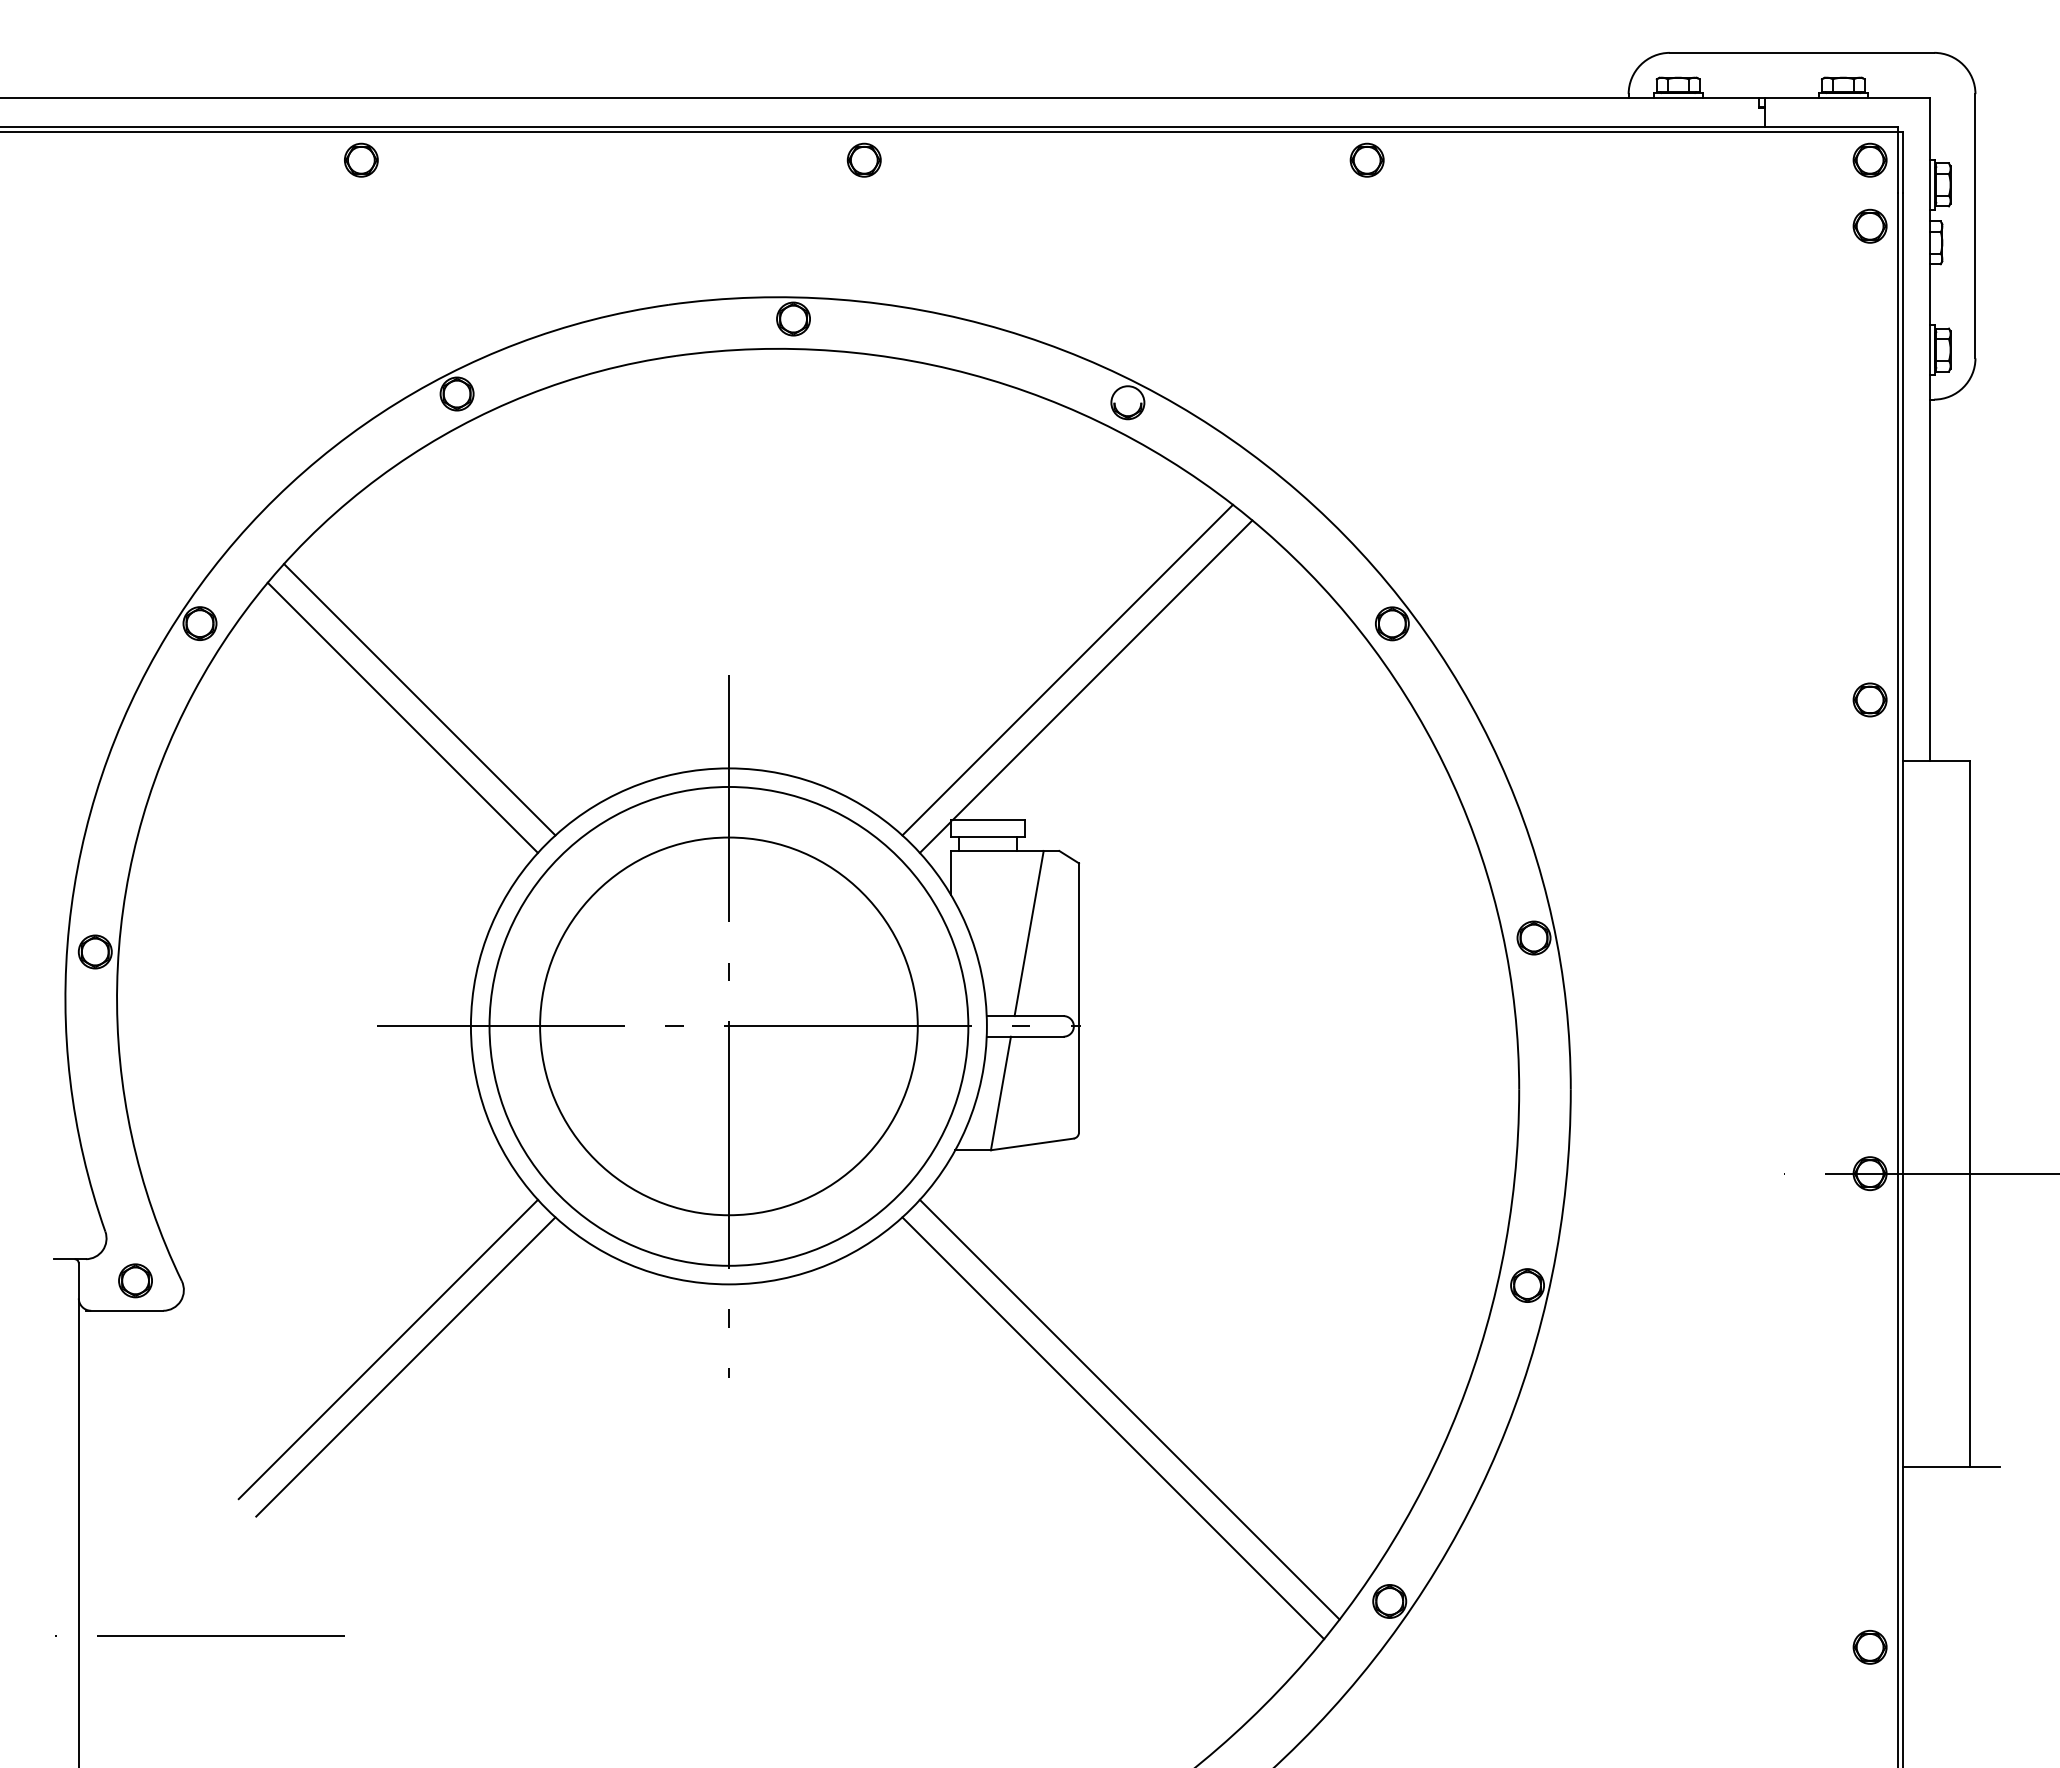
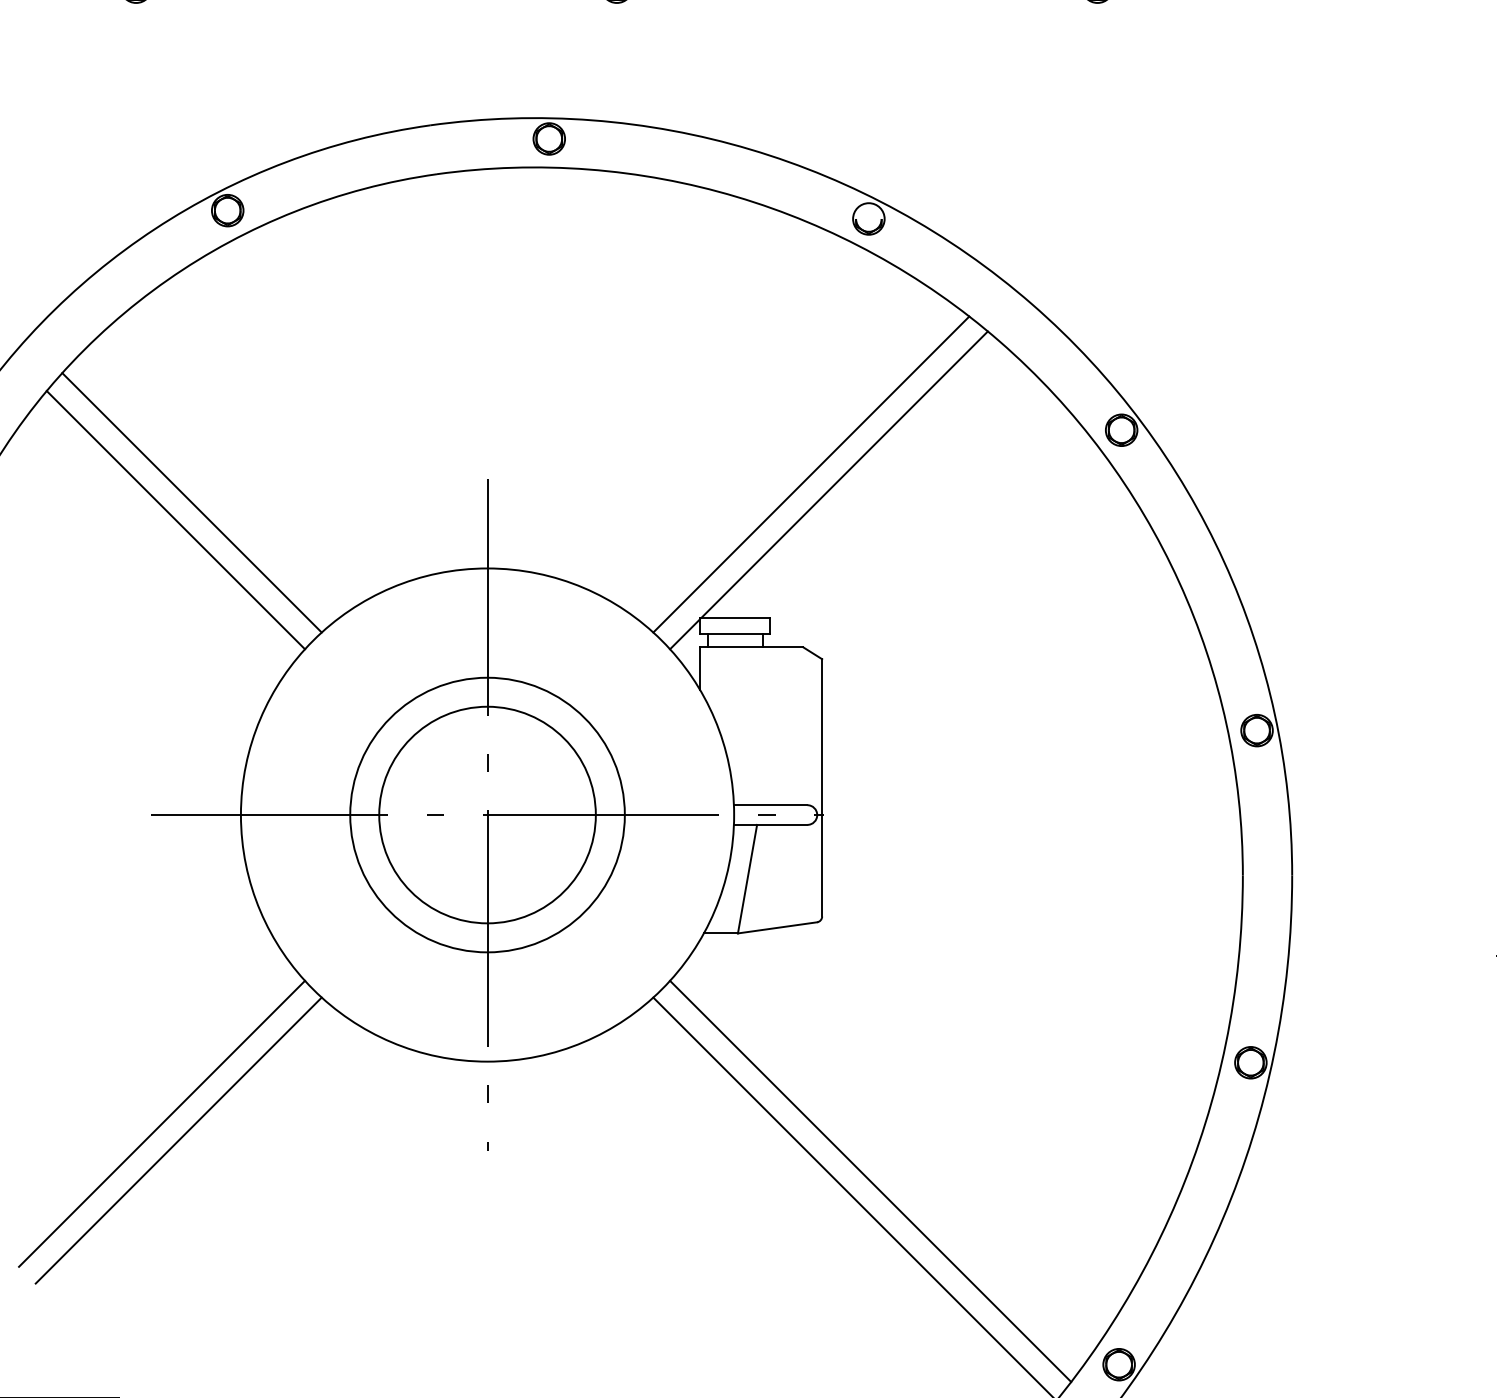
line: (1028, 933) -> (773, 726), removed
circle: (728, 1025) -> (487, 814), size x0.6
circle: (728, 1026) -> (487, 815), size x0.6

